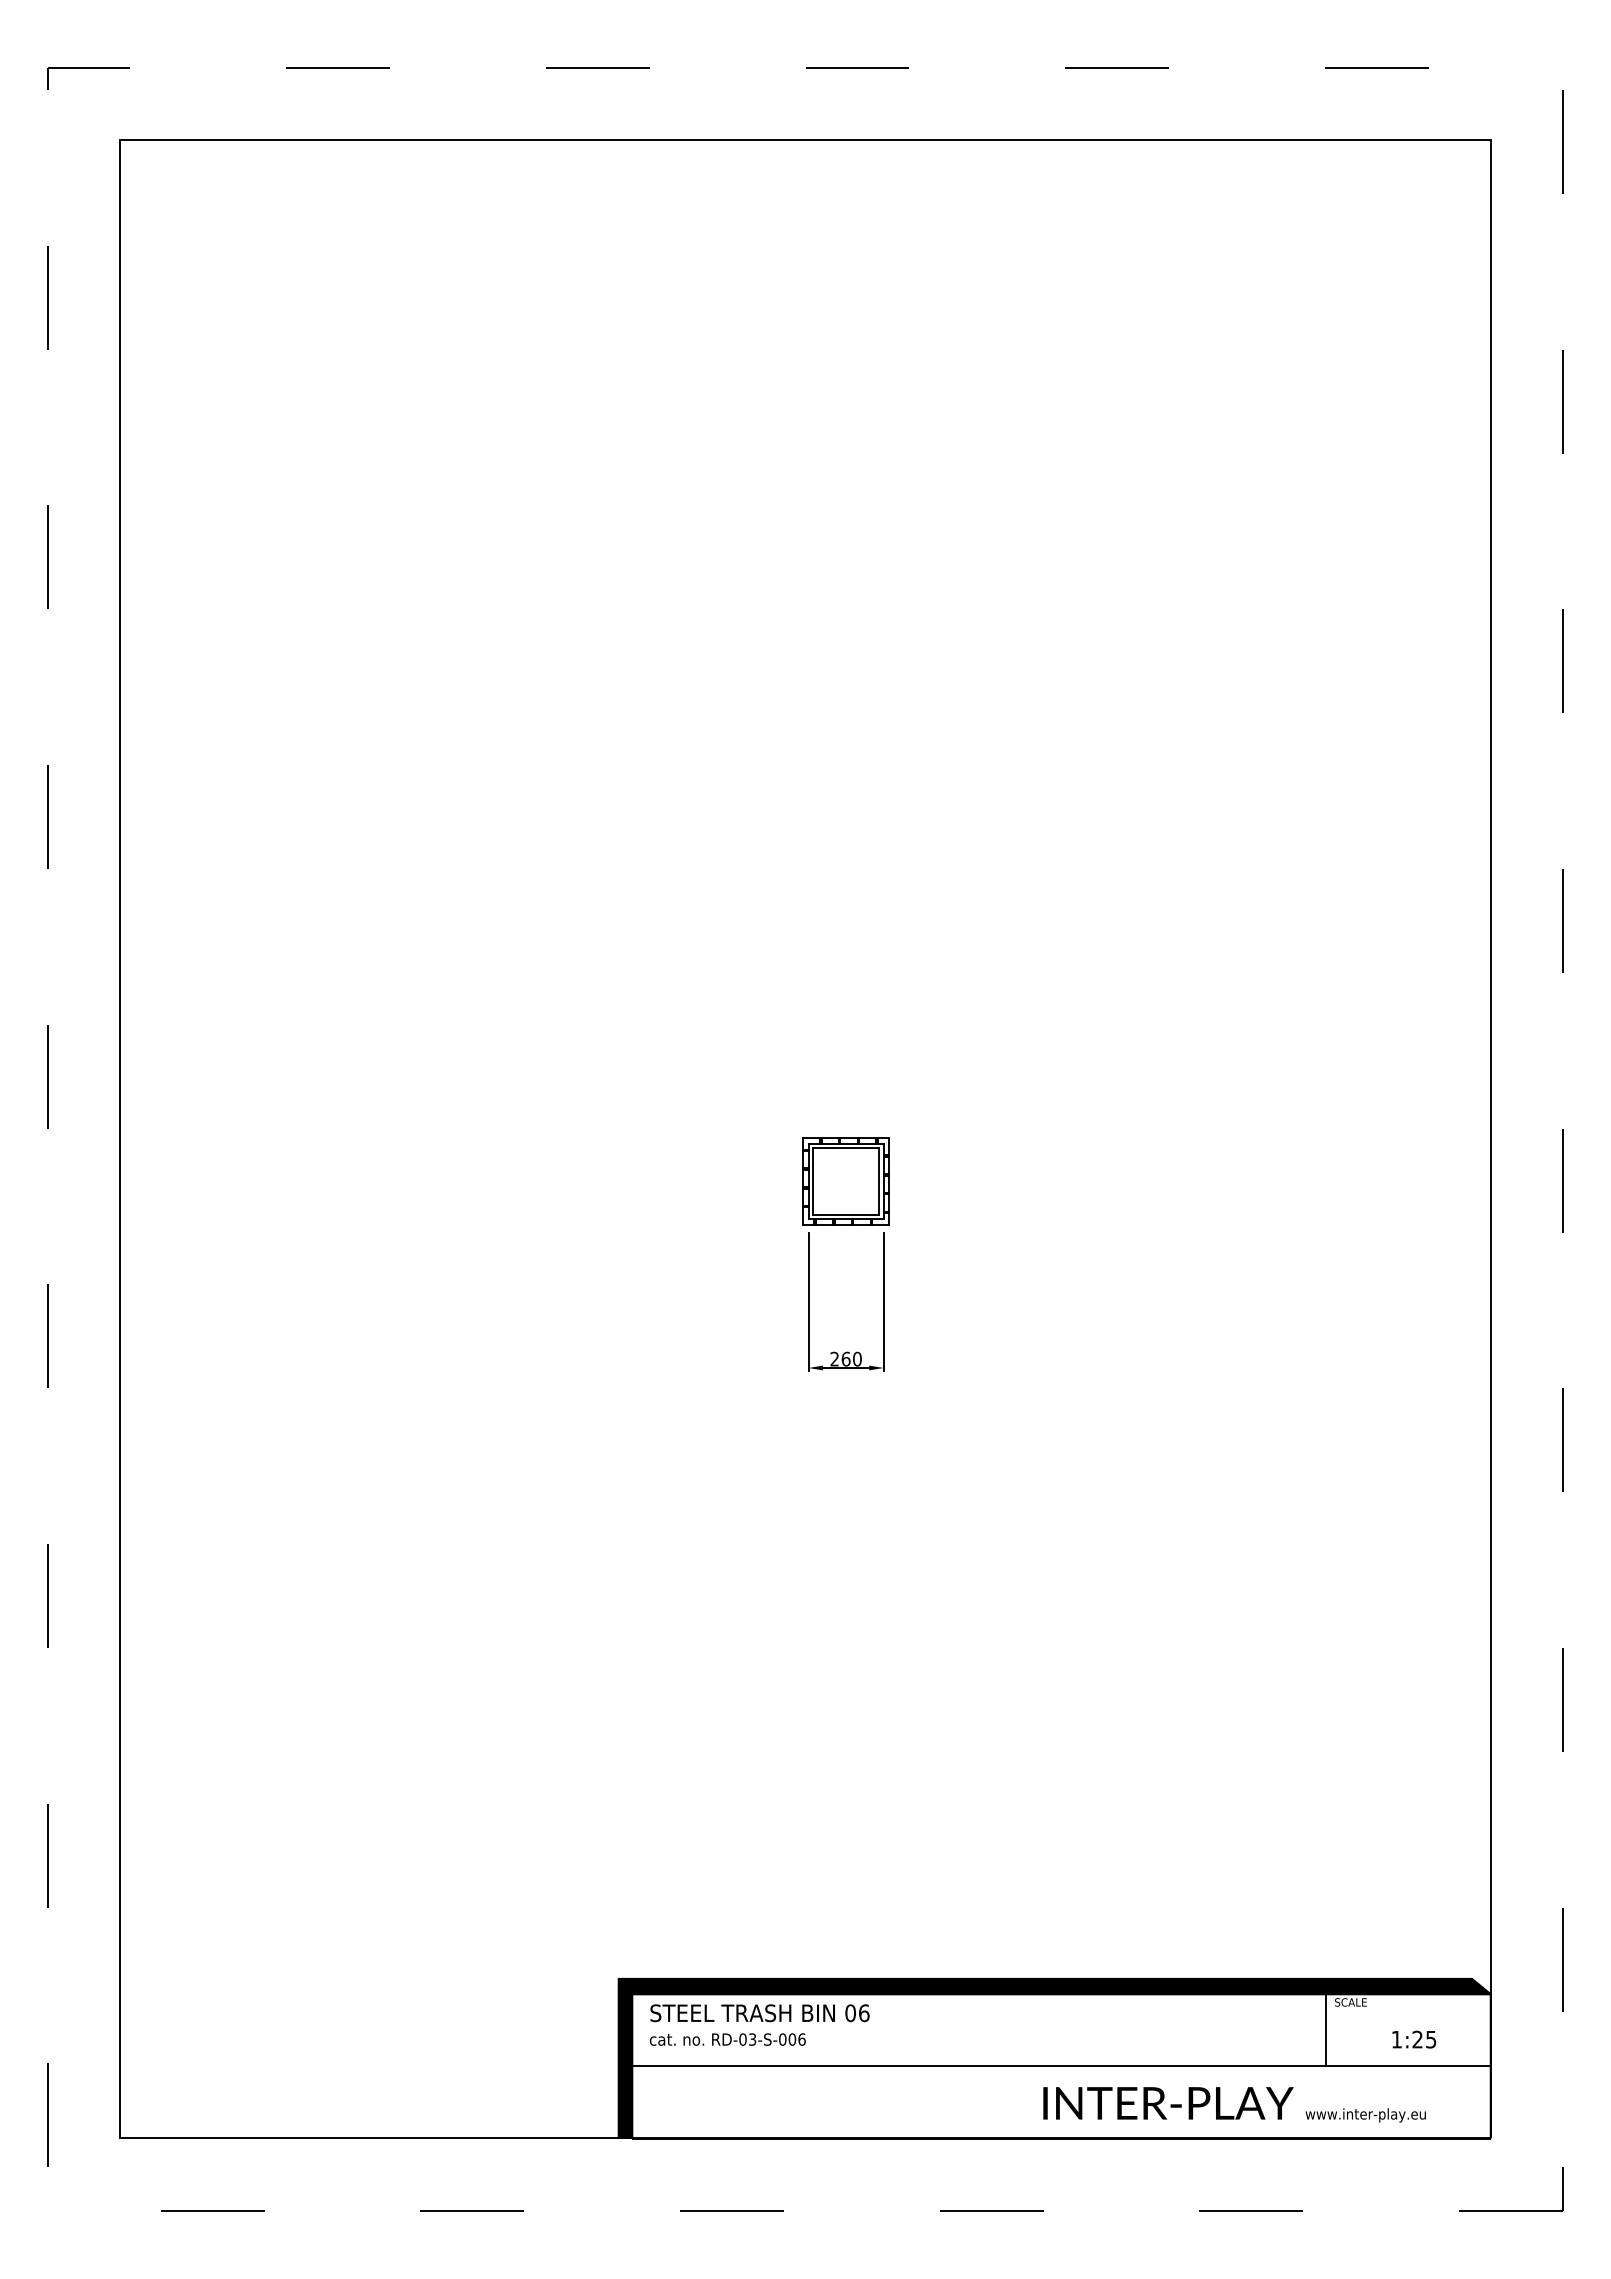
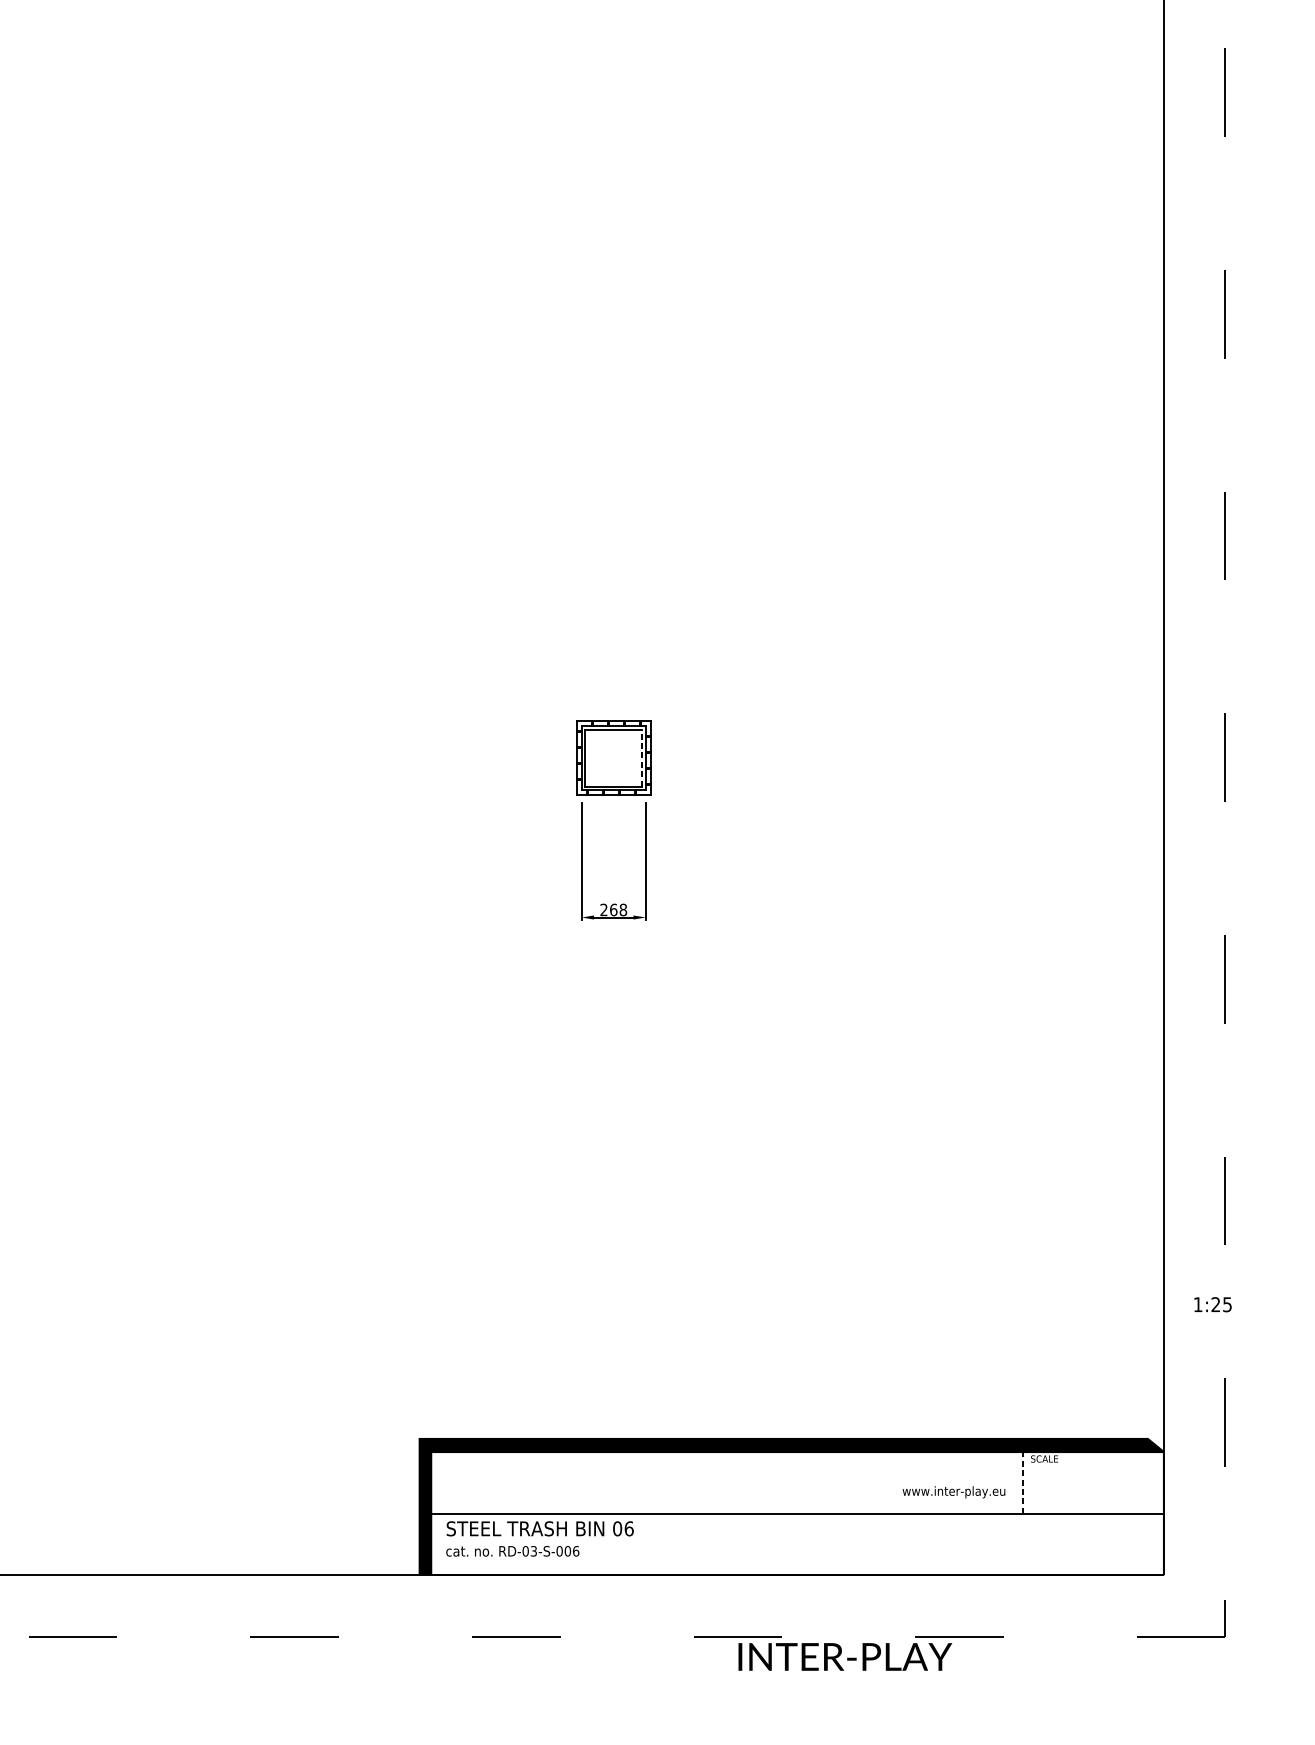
line: (879, 1180) -> (642, 757), solid -> dashed
text: (857, 1359) -> (623, 910), 260 -> 268
text: (759, 2024) -> (539, 1538), moved
line: (1326, 2029) -> (1023, 1482), solid -> dashed
text: (1414, 2039) -> (1213, 1304), moved
text: (1168, 2103) -> (845, 1657), moved
text: (1365, 2115) -> (953, 1492), moved

